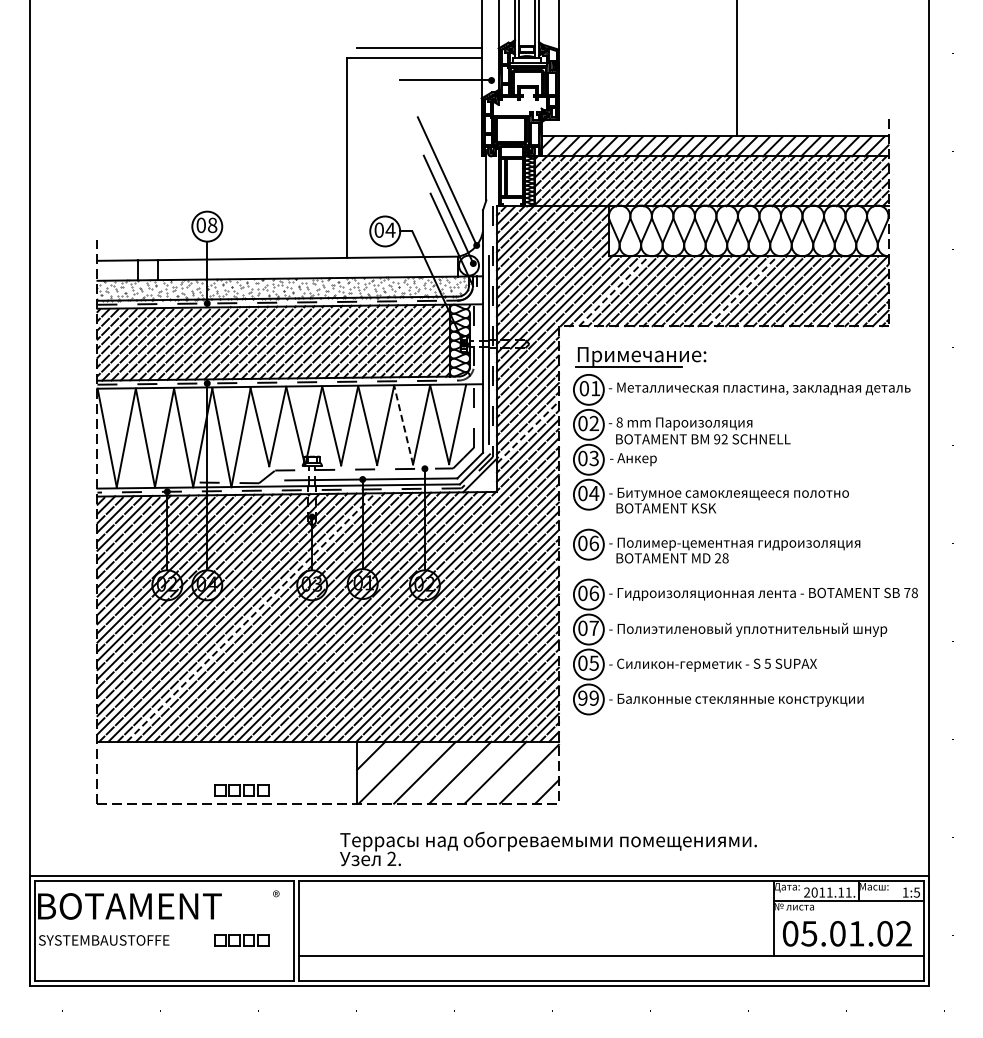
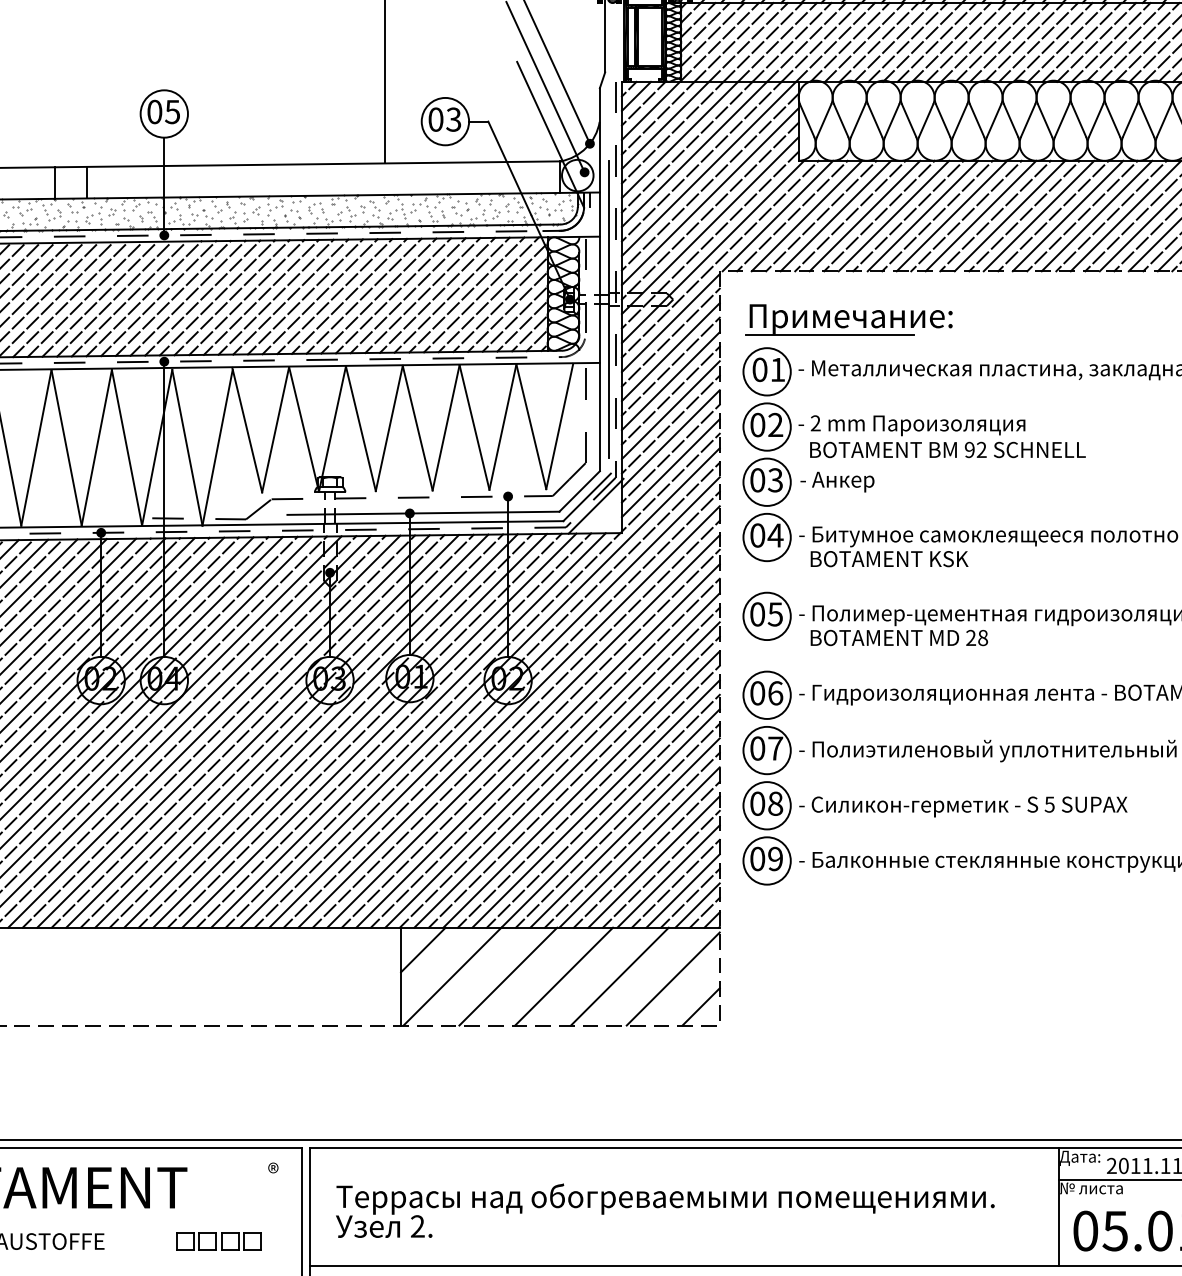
text: (212, 224) -> (172, 110), 08 -> 05
text: (390, 229) -> (453, 118), 04 -> 03
line: (614, 290) -> (807, 214), dashed -> solid
line: (742, 290) -> (1009, 214), dashed -> solid
text: (619, 422) -> (815, 423), 8 -> 2
line: (403, 425) -> (474, 428), dashed -> solid
line: (527, 432) -> (670, 439), dashed -> solid
text: (593, 543) -> (774, 614), 06 -> 05
line: (251, 617) -> (234, 731), dashed -> solid
text: (593, 662) -> (774, 802), 05 -> 08
text: (582, 697) -> (757, 857), 99 -> 09
part: (241, 790) -> (218, 1004), removed
text: (548, 848) -> (665, 1210), moved

